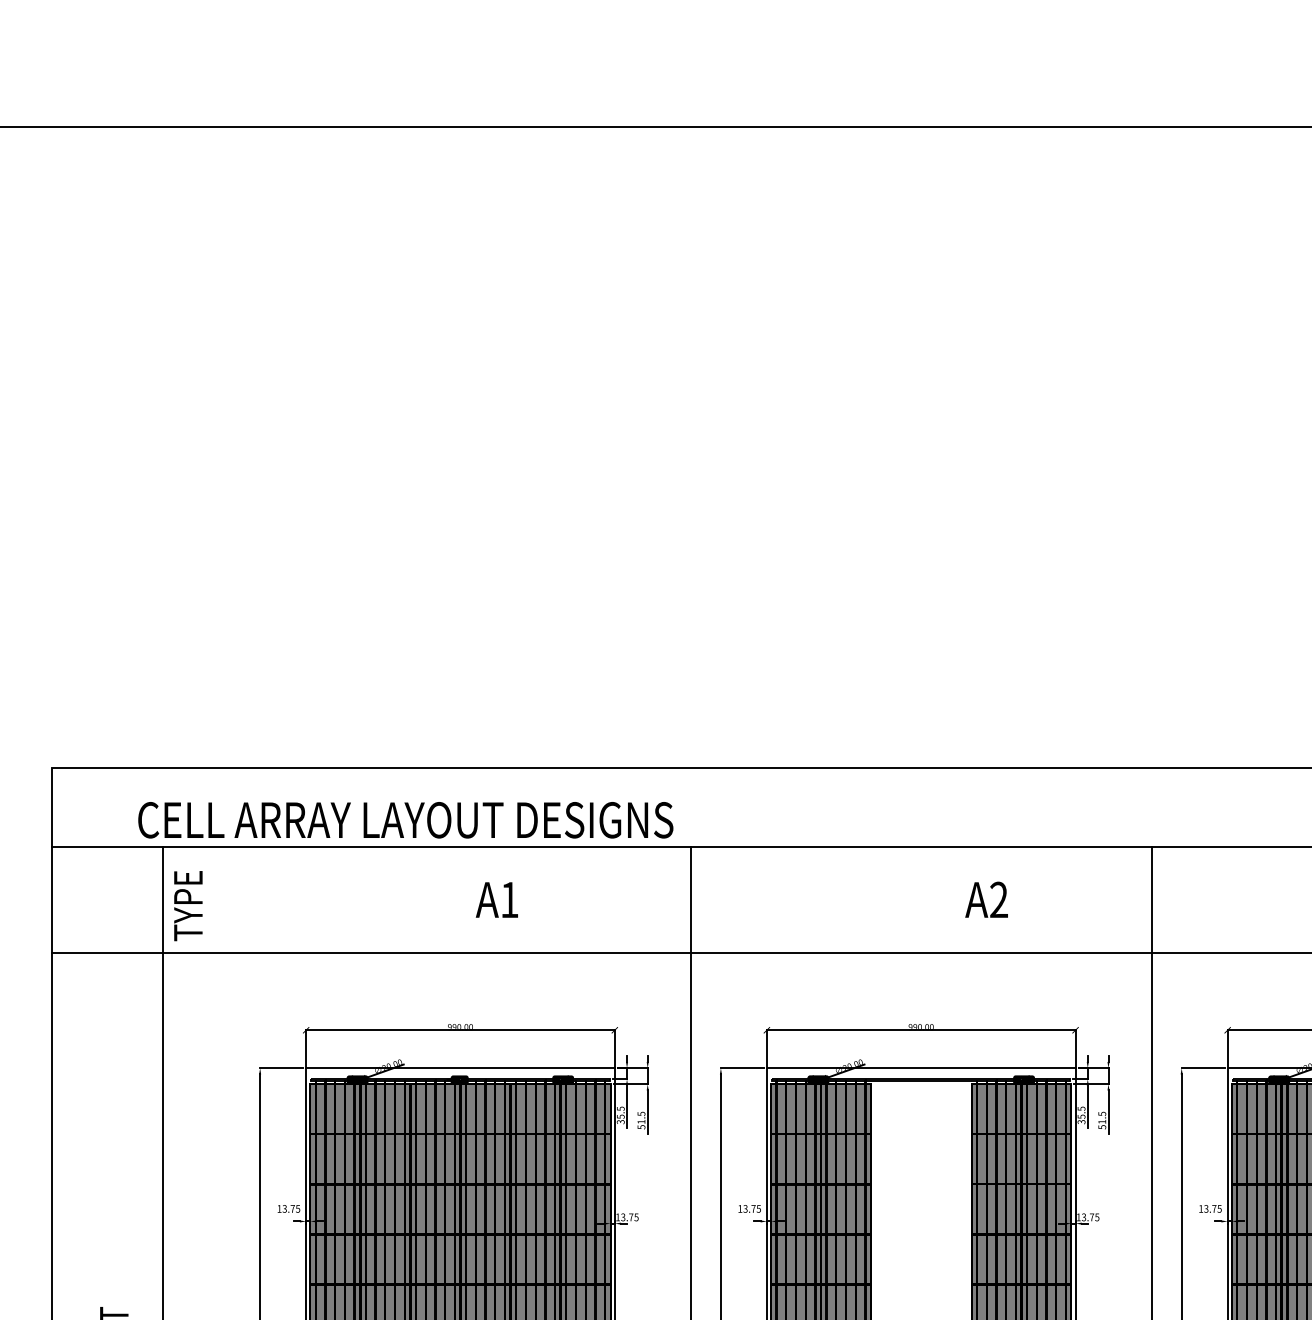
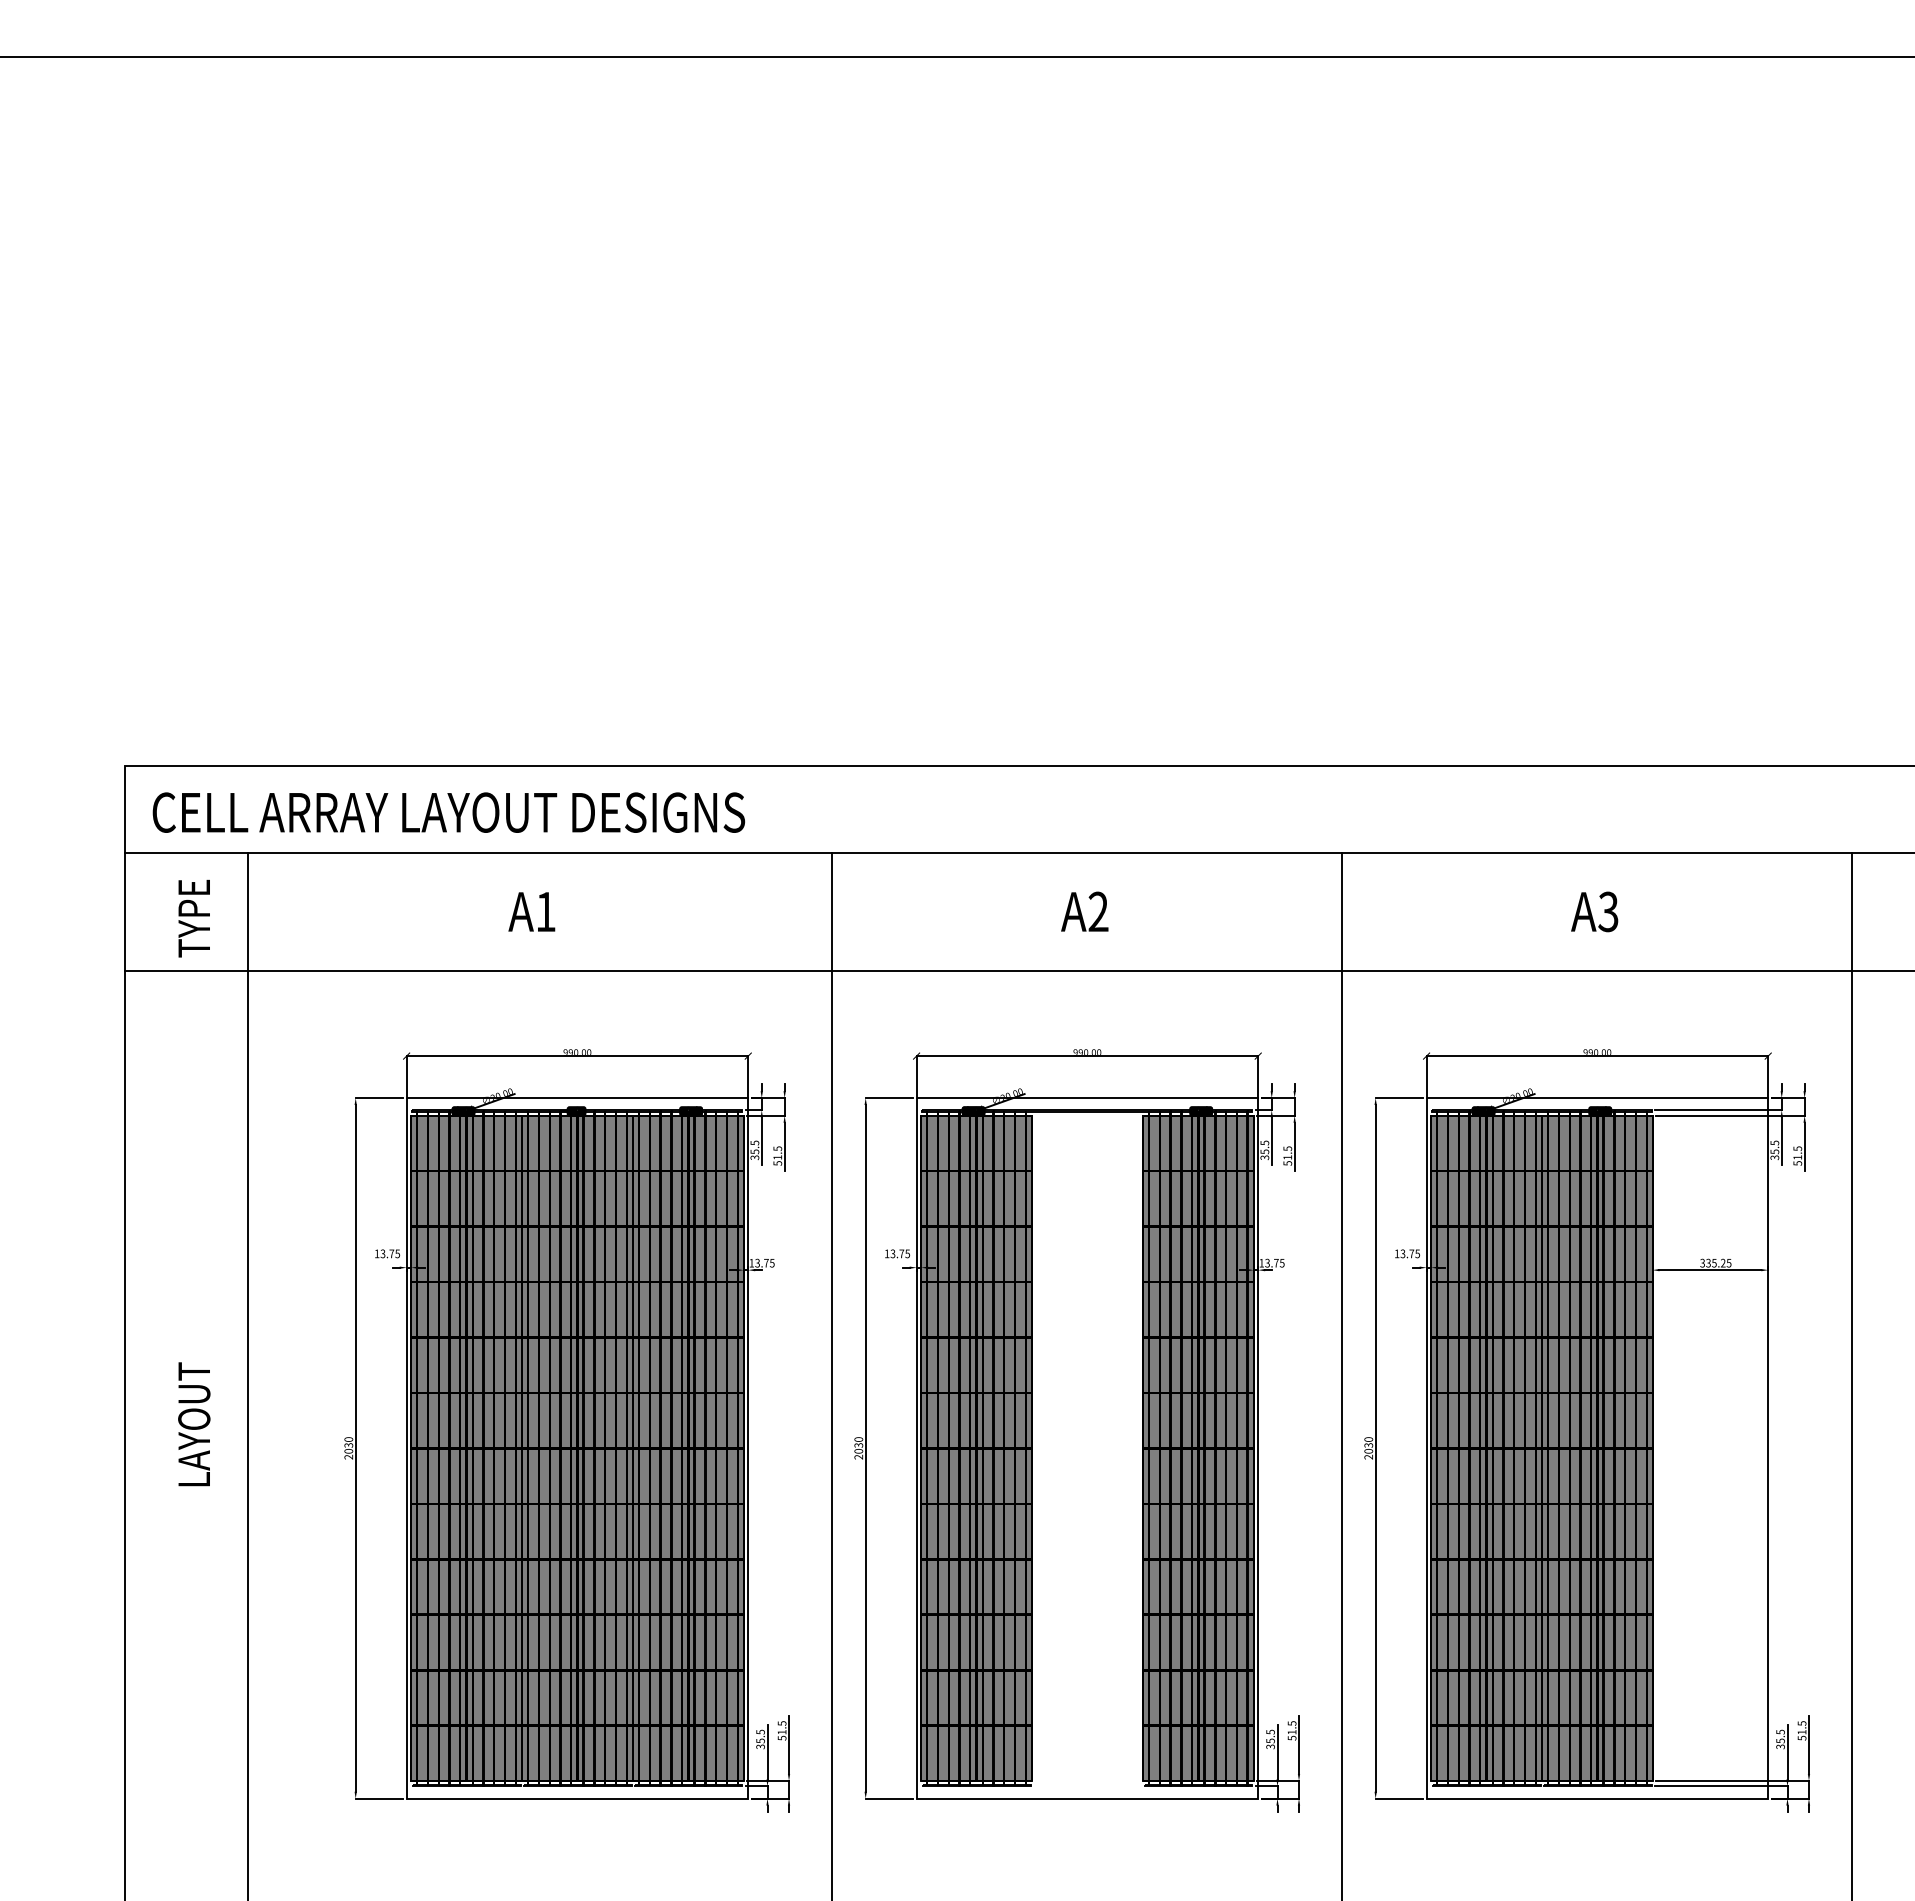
text: (405, 820) -> (448, 812), moved
text: (496, 899) -> (531, 911), moved
text: (986, 899) -> (1084, 911), moved
text: (187, 905) -> (193, 918), moved

